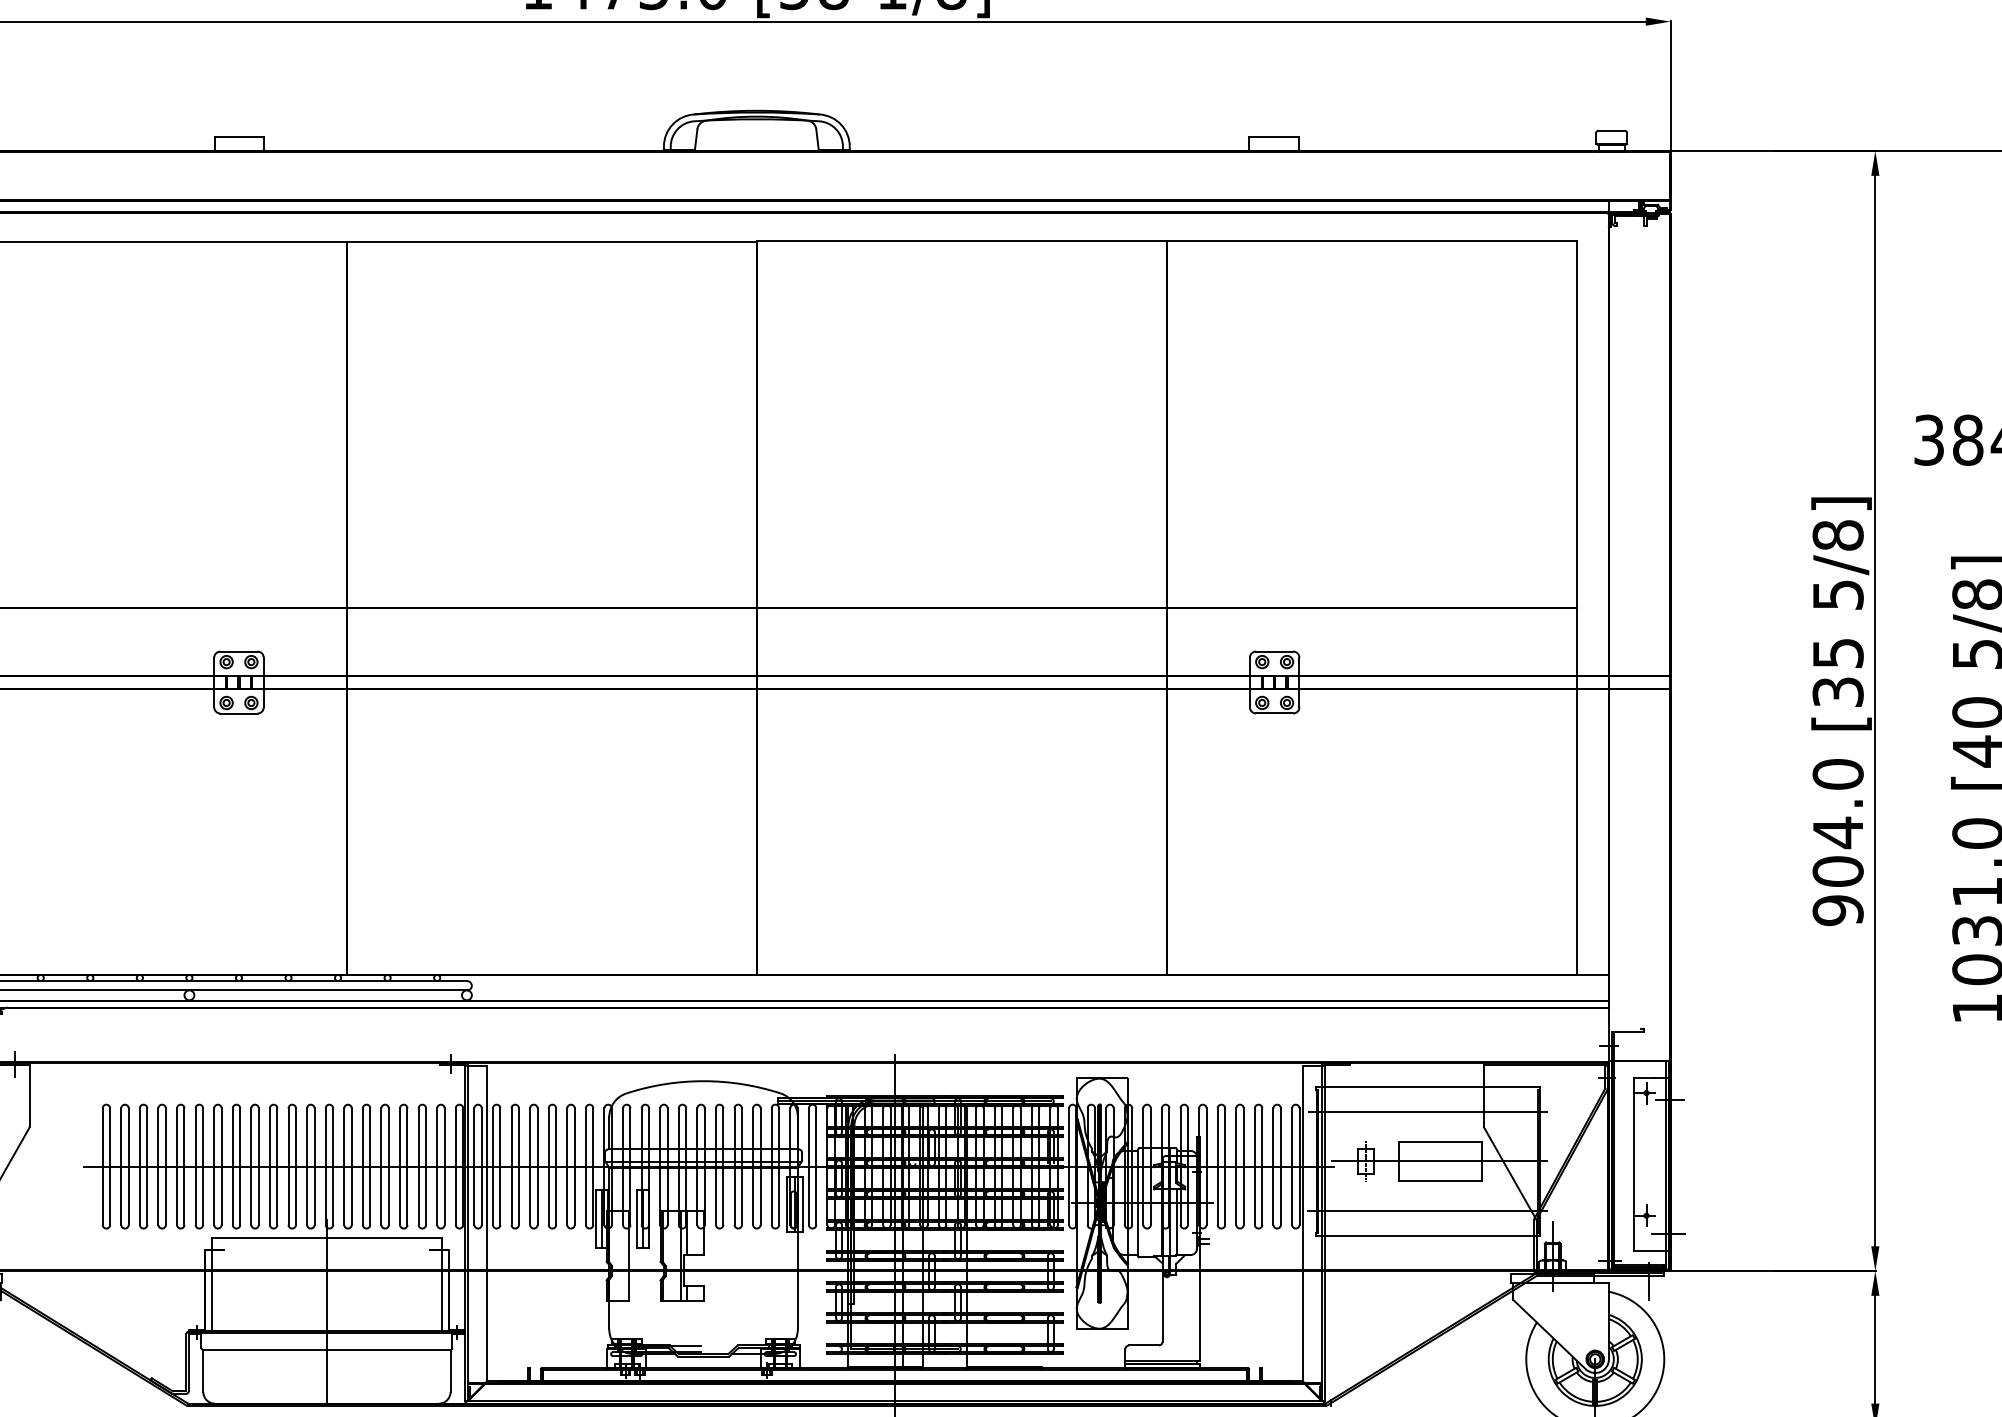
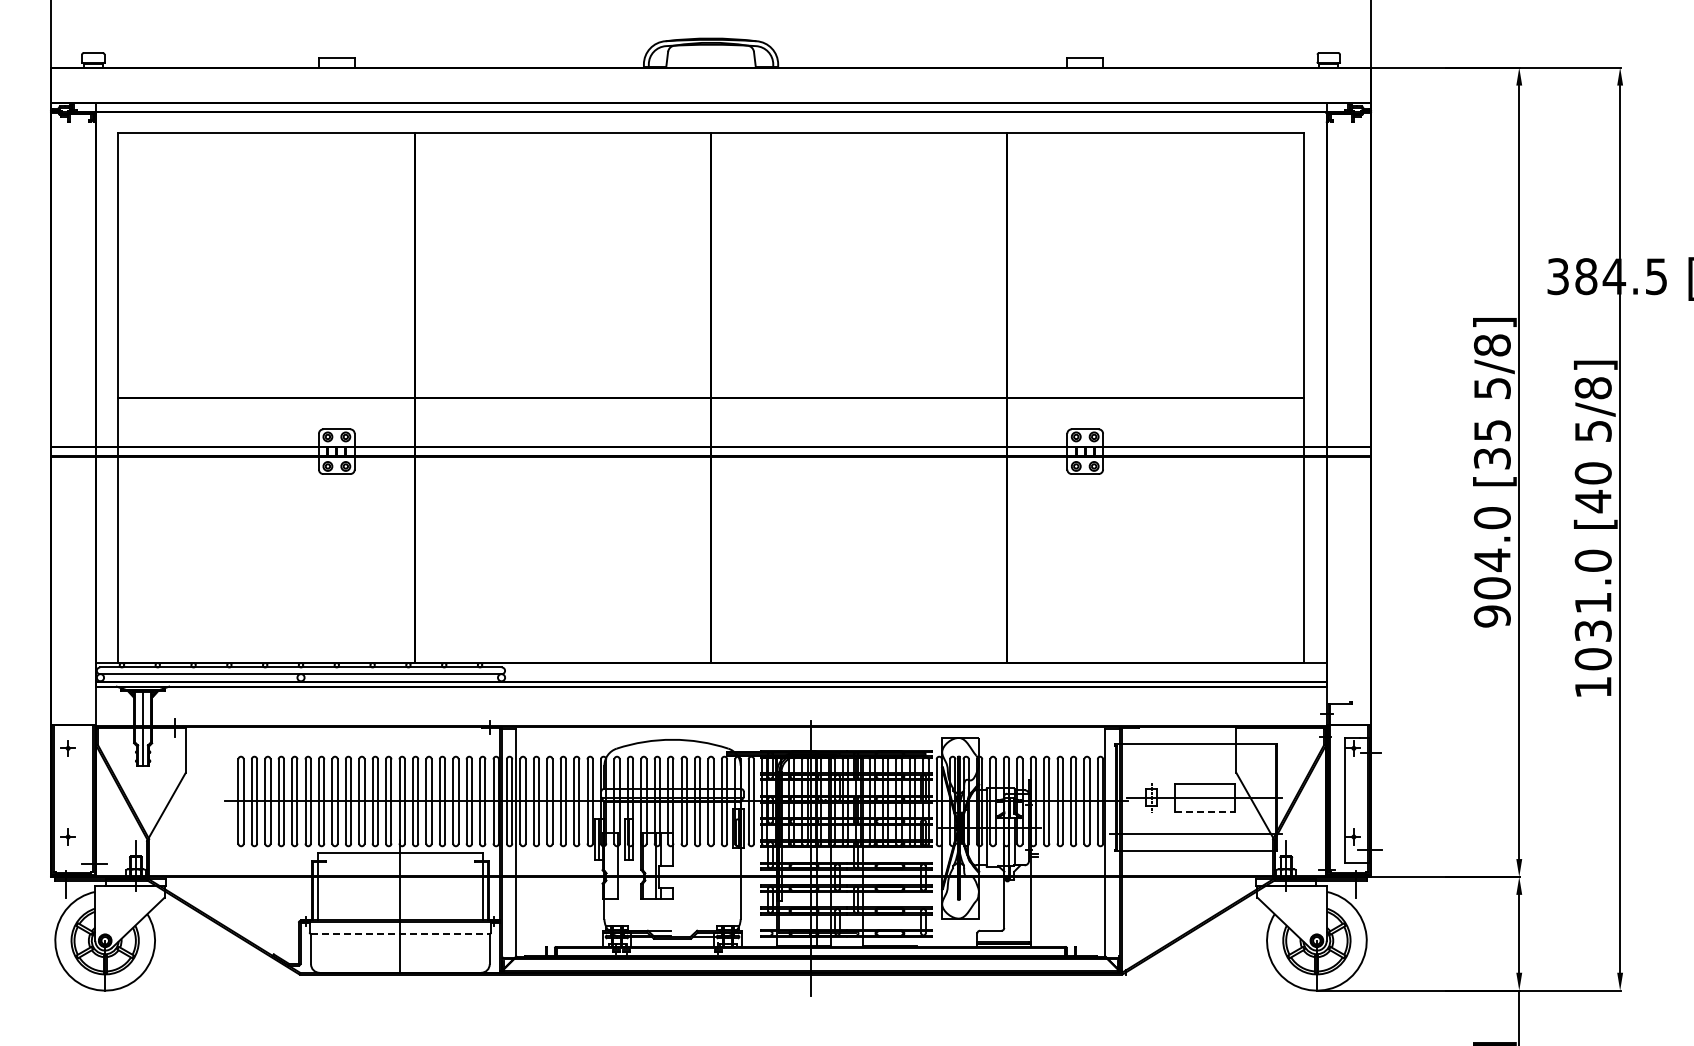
line: (1427, 1111) -> (1195, 761), removed
line: (1441, 1180) -> (1205, 811), solid -> dashed
line: (327, 1349) -> (400, 933), solid -> dashed

